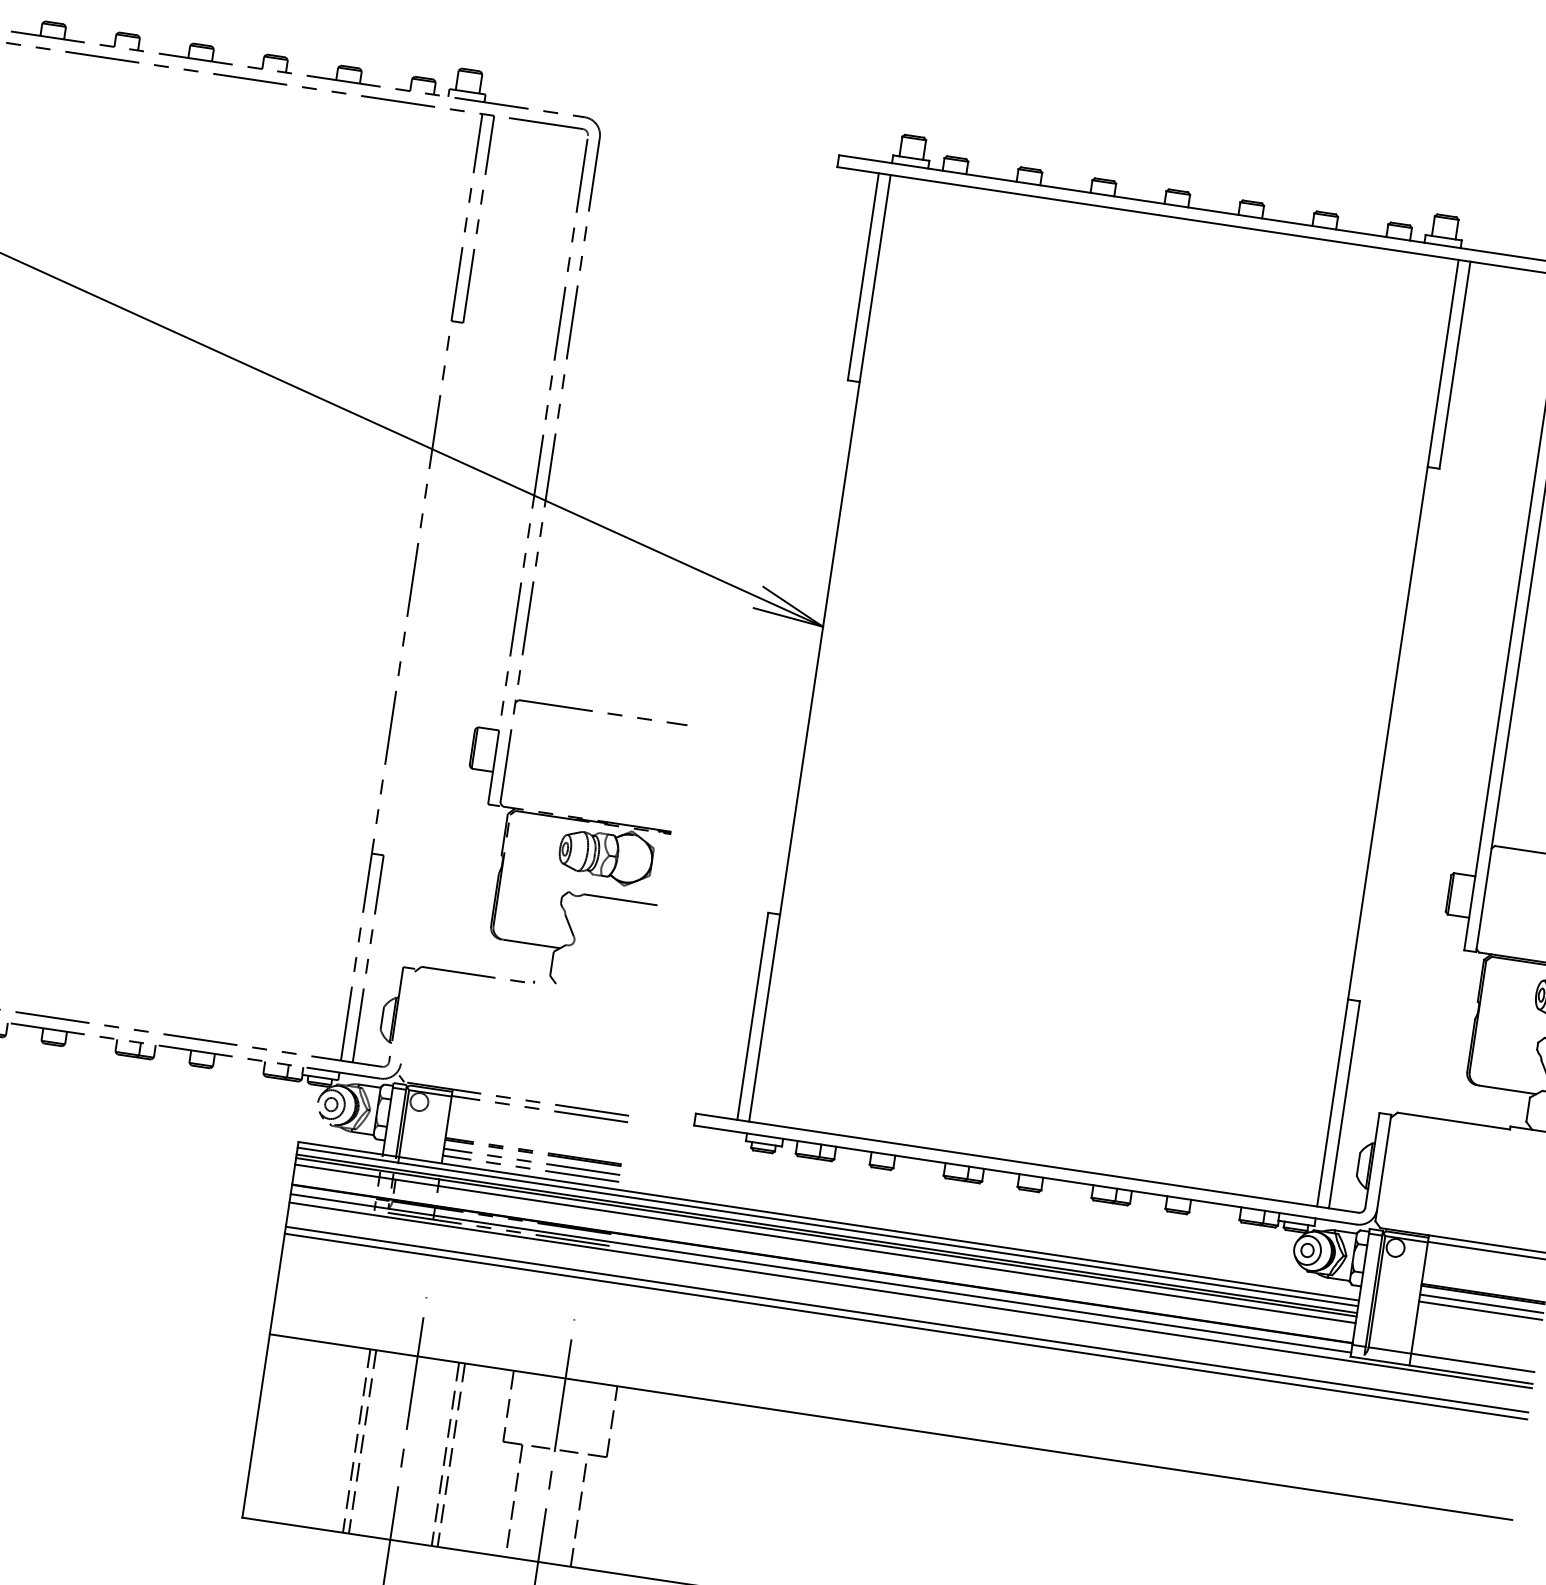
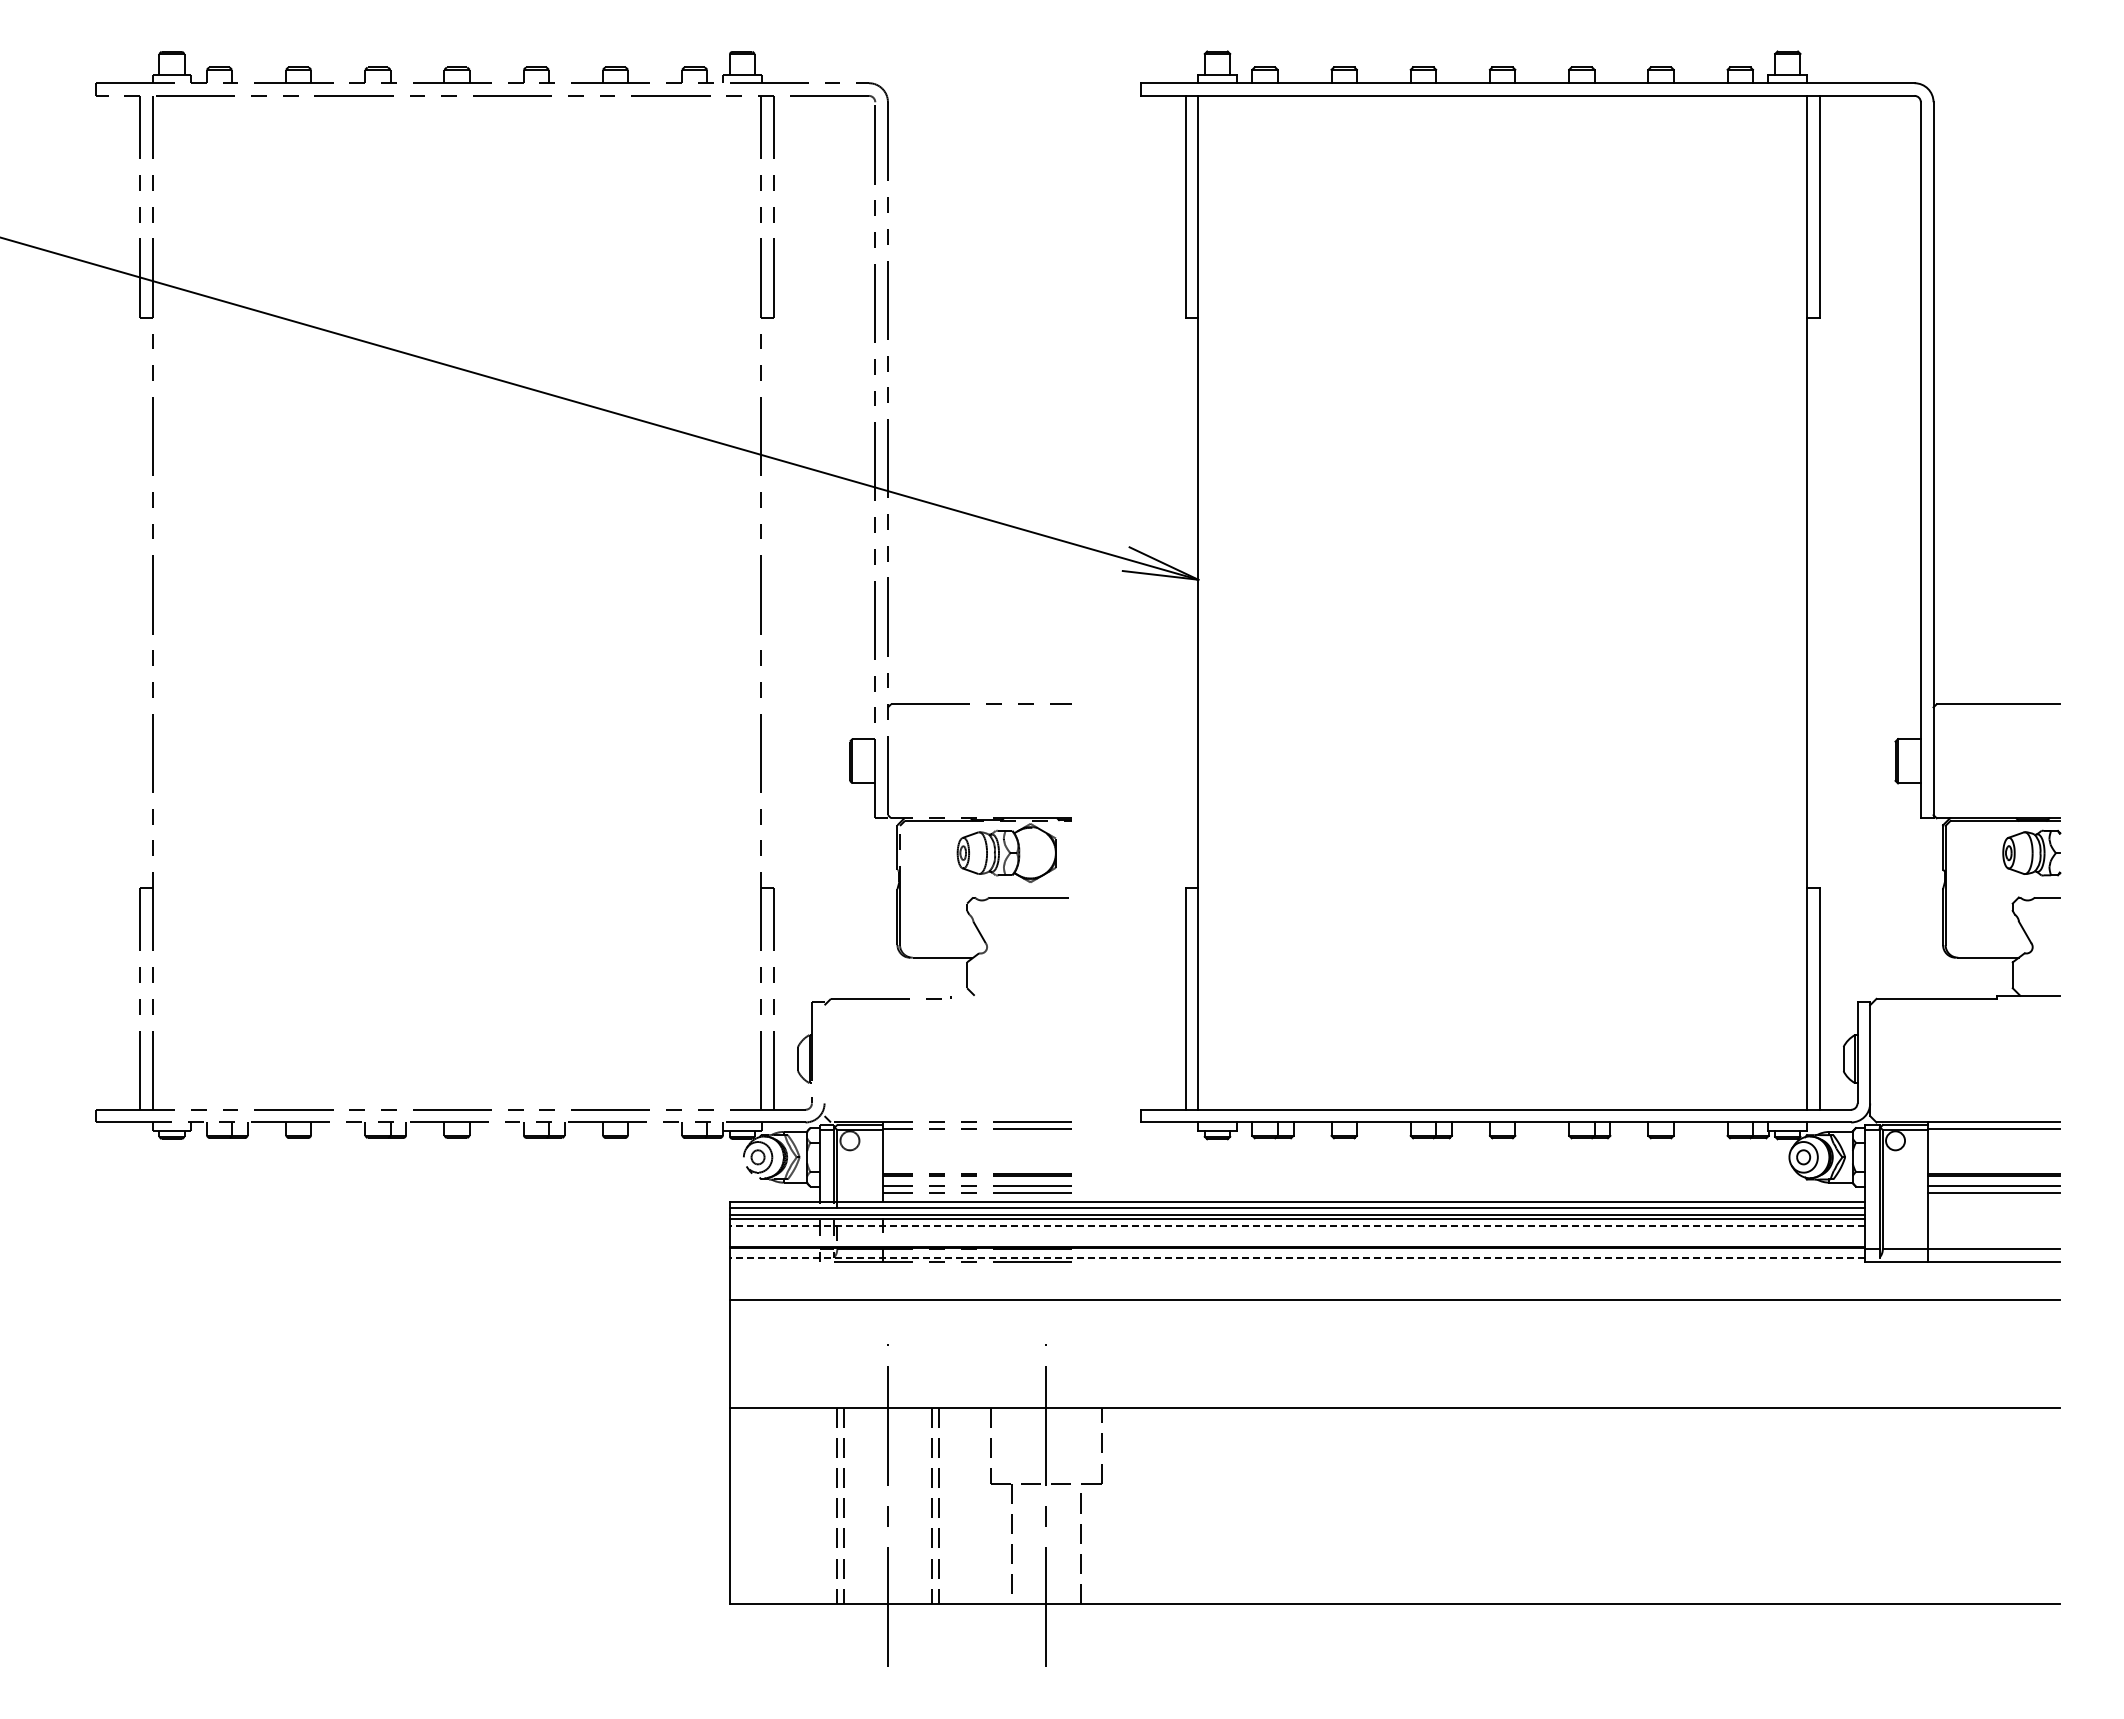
line: (825, 1243) -> (1297, 1225), solid -> dashed
line: (821, 1273) -> (1297, 1257), solid -> dashed
line: (910, 1295) -> (1394, 1266), removed
line: (906, 1319) -> (1394, 1292), removed

